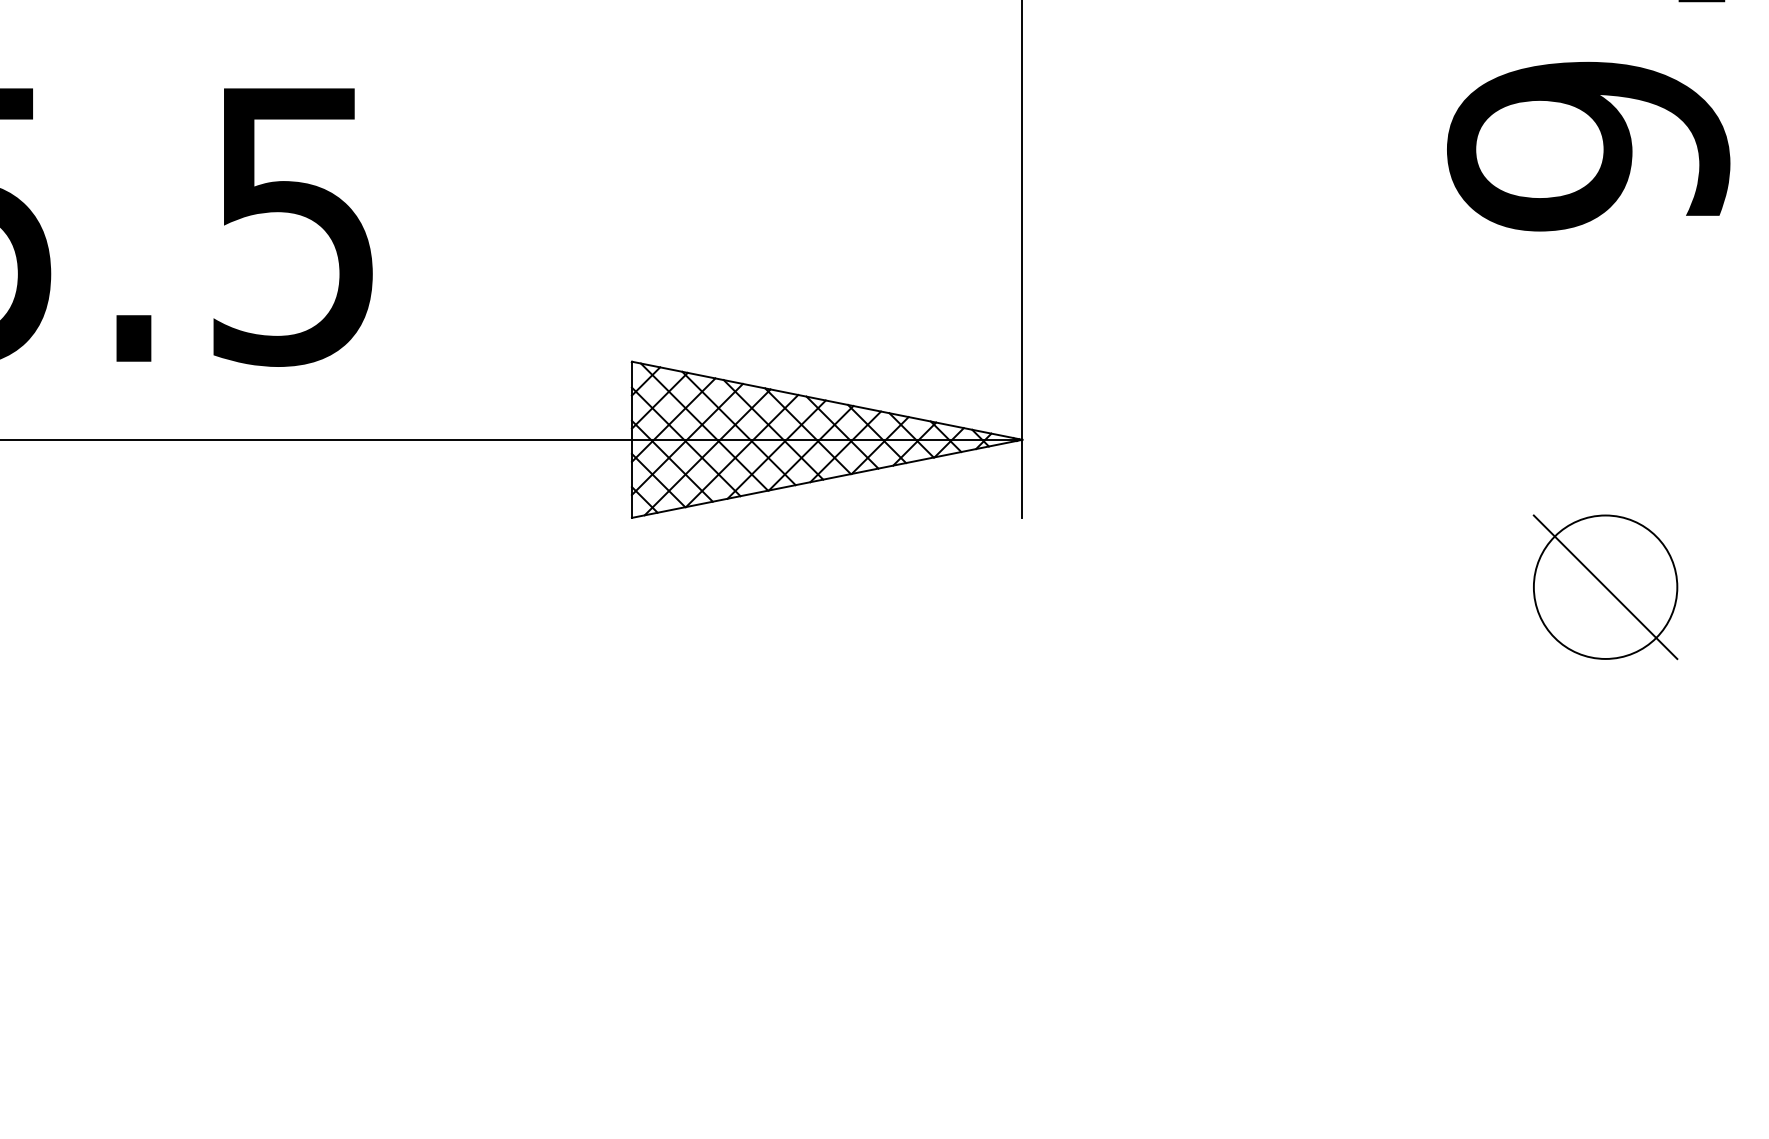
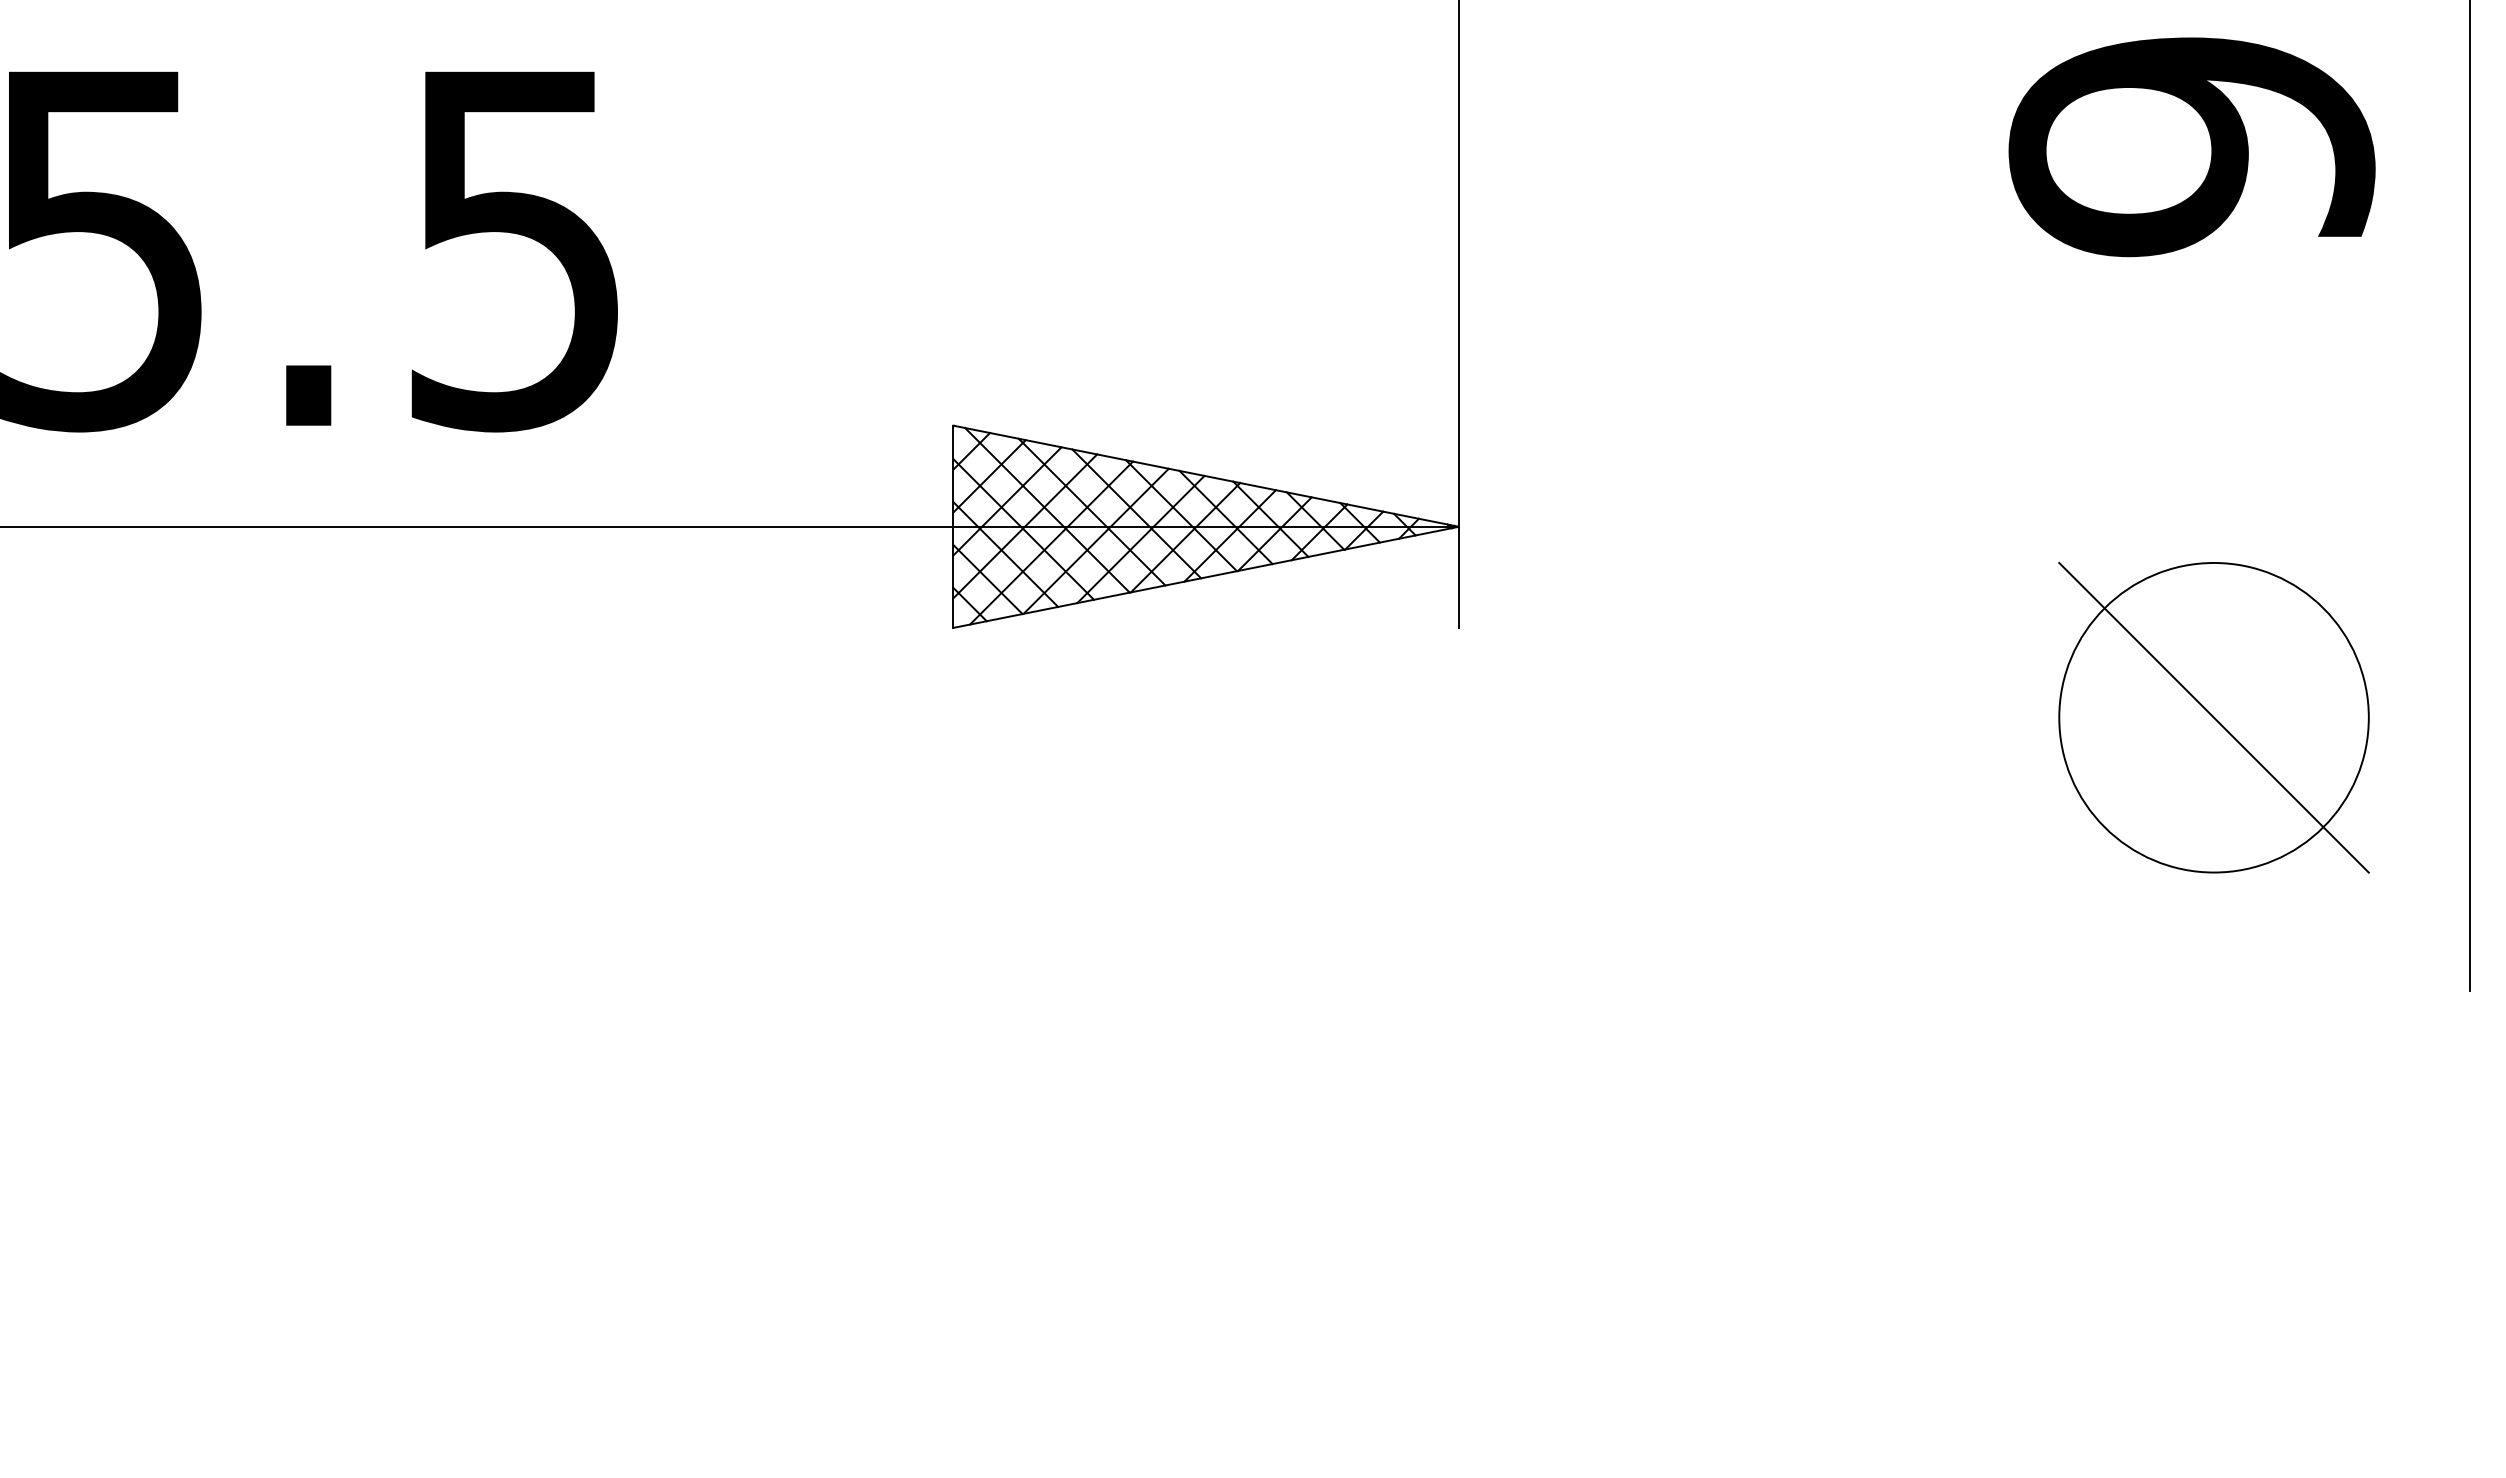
part: (1605, 587) -> (2213, 717), size x1.67

